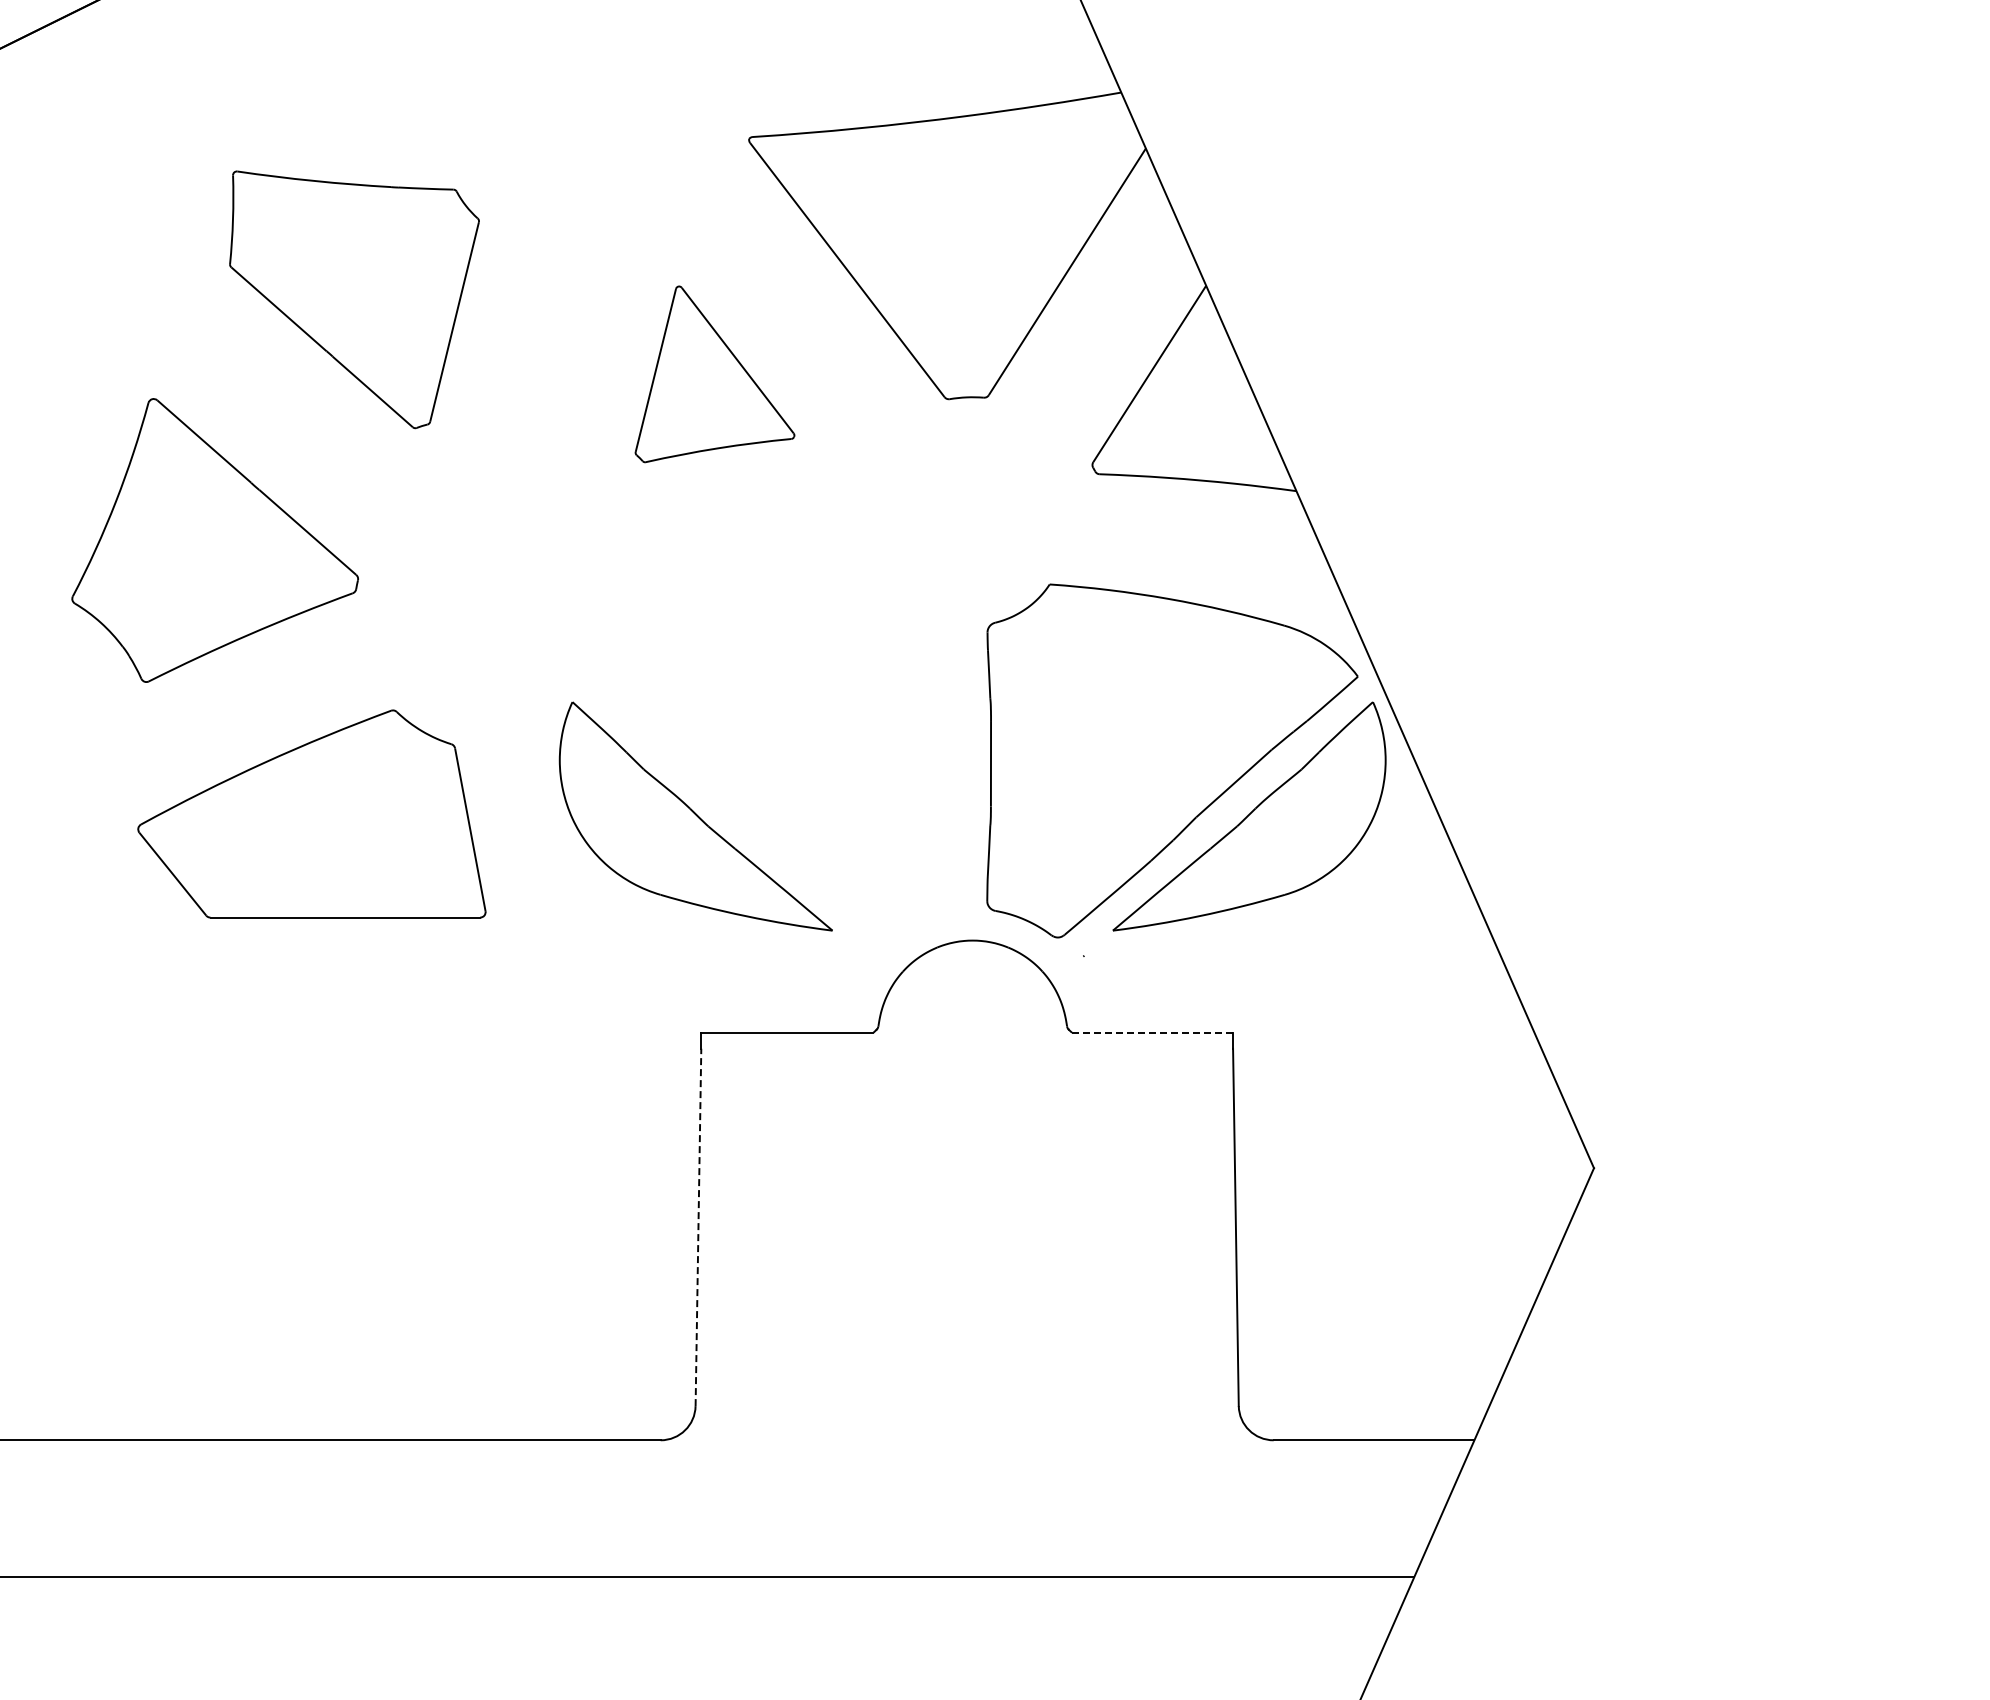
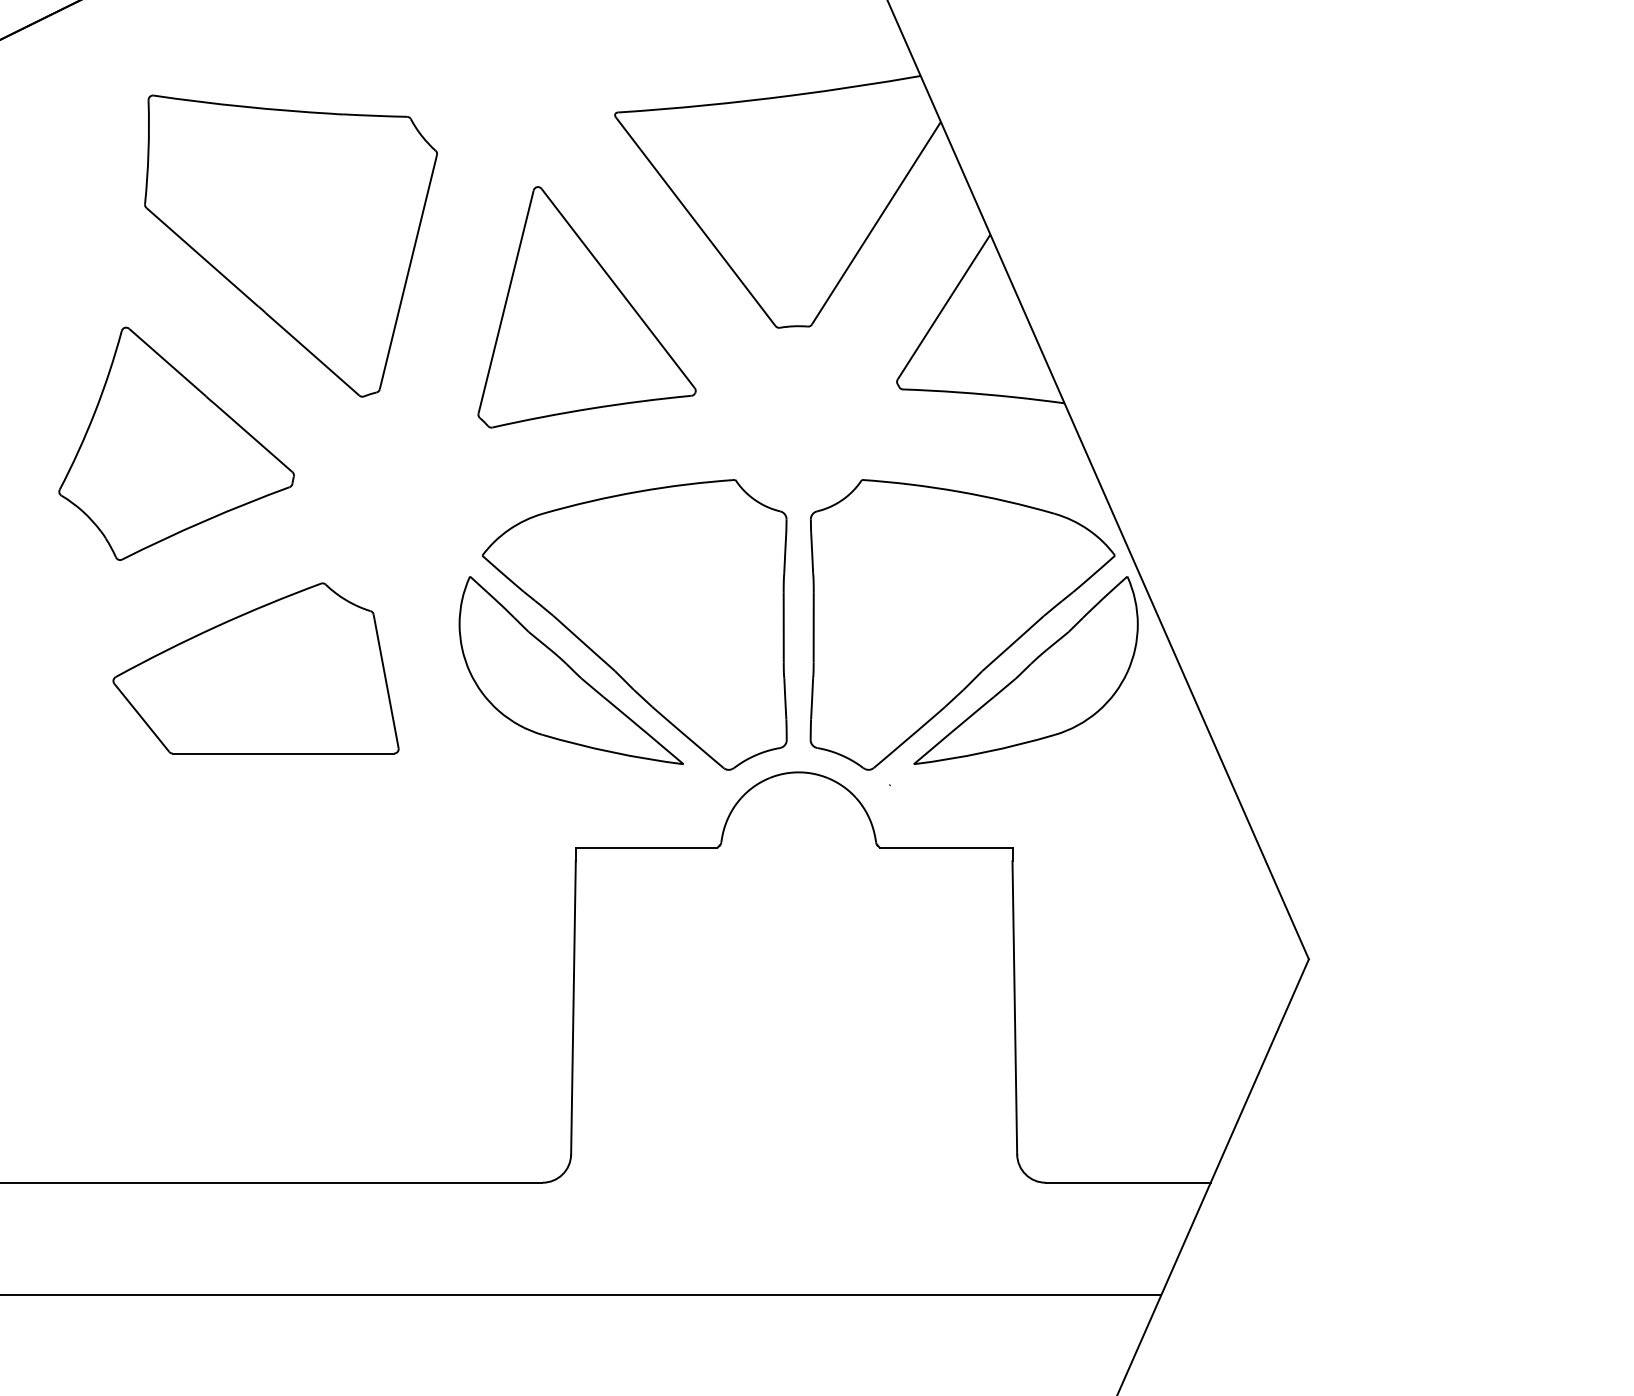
part: (354, 299) -> (291, 245), size x1.43
part: (714, 374) -> (586, 307), size x1.67
part: (773, 760) -> (635, 624), added
line: (1152, 1032) -> (946, 847), dashed -> solid
line: (698, 1227) -> (573, 1008), dashed -> solid

